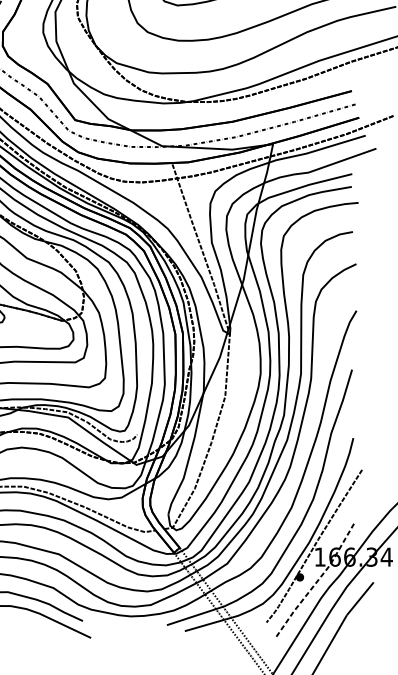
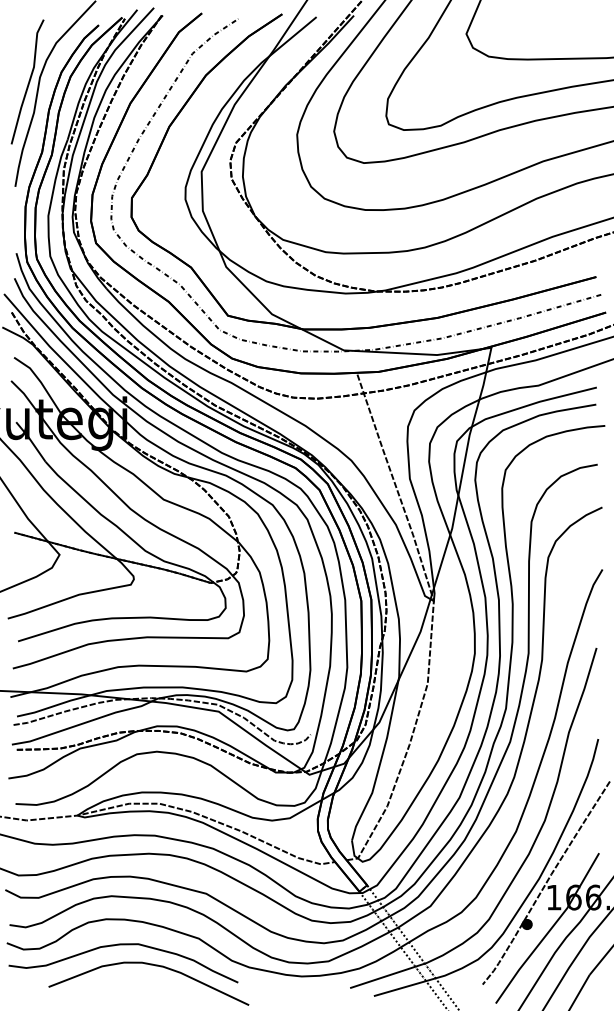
line: (317, 581) -> (550, 930), dashed -> solid

